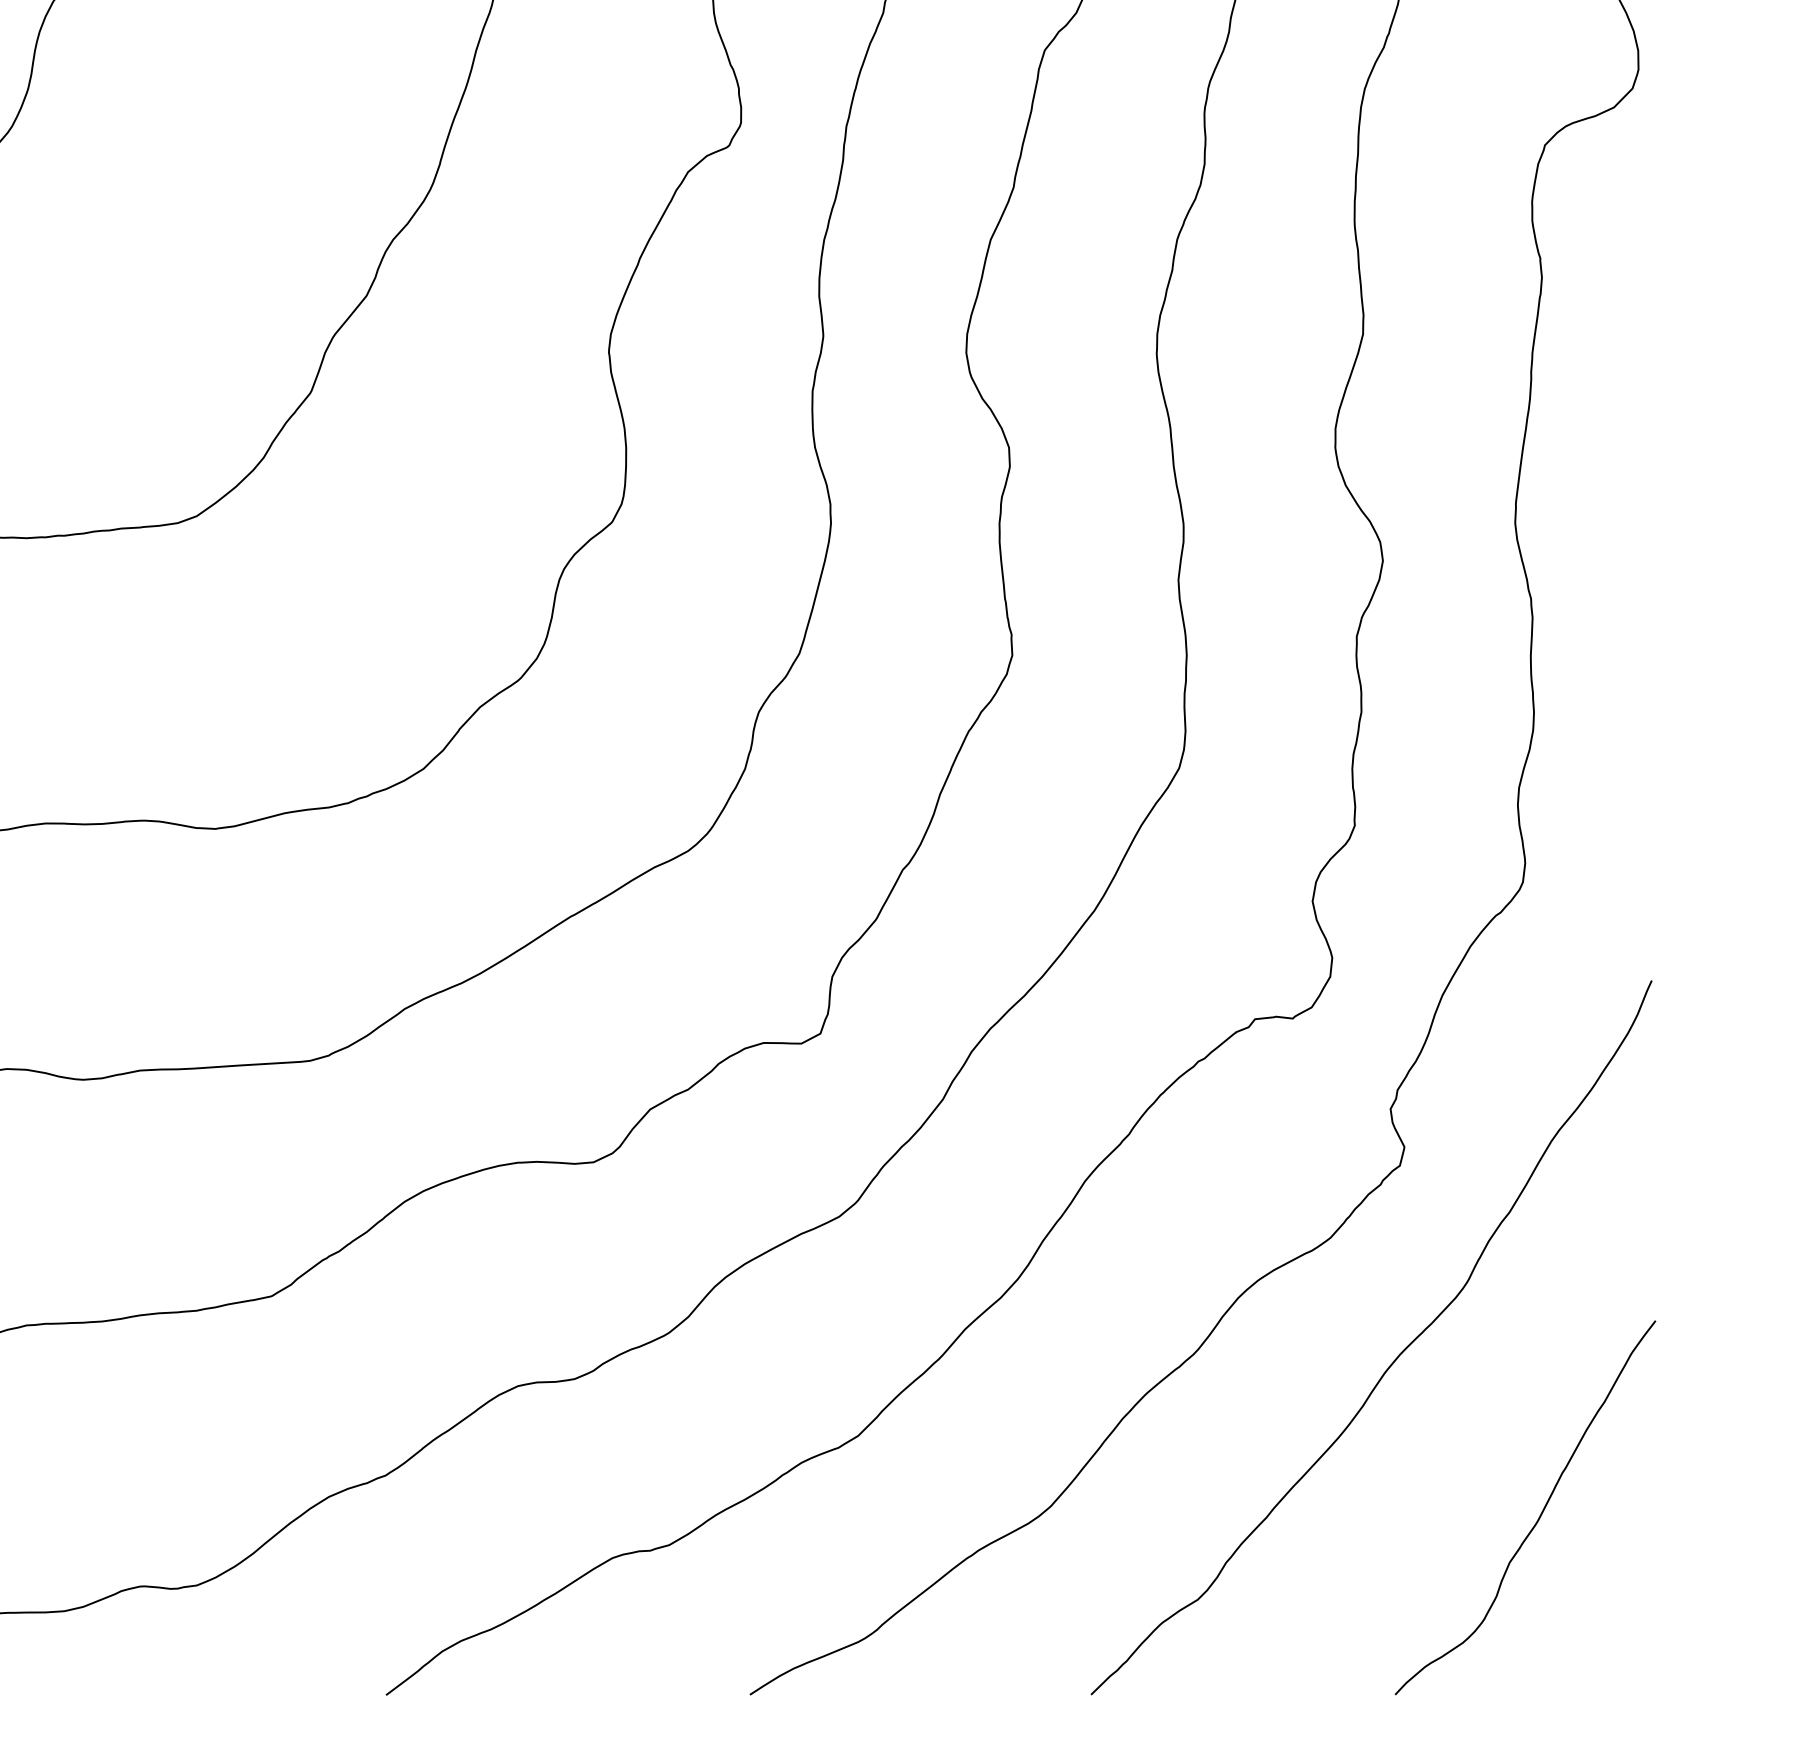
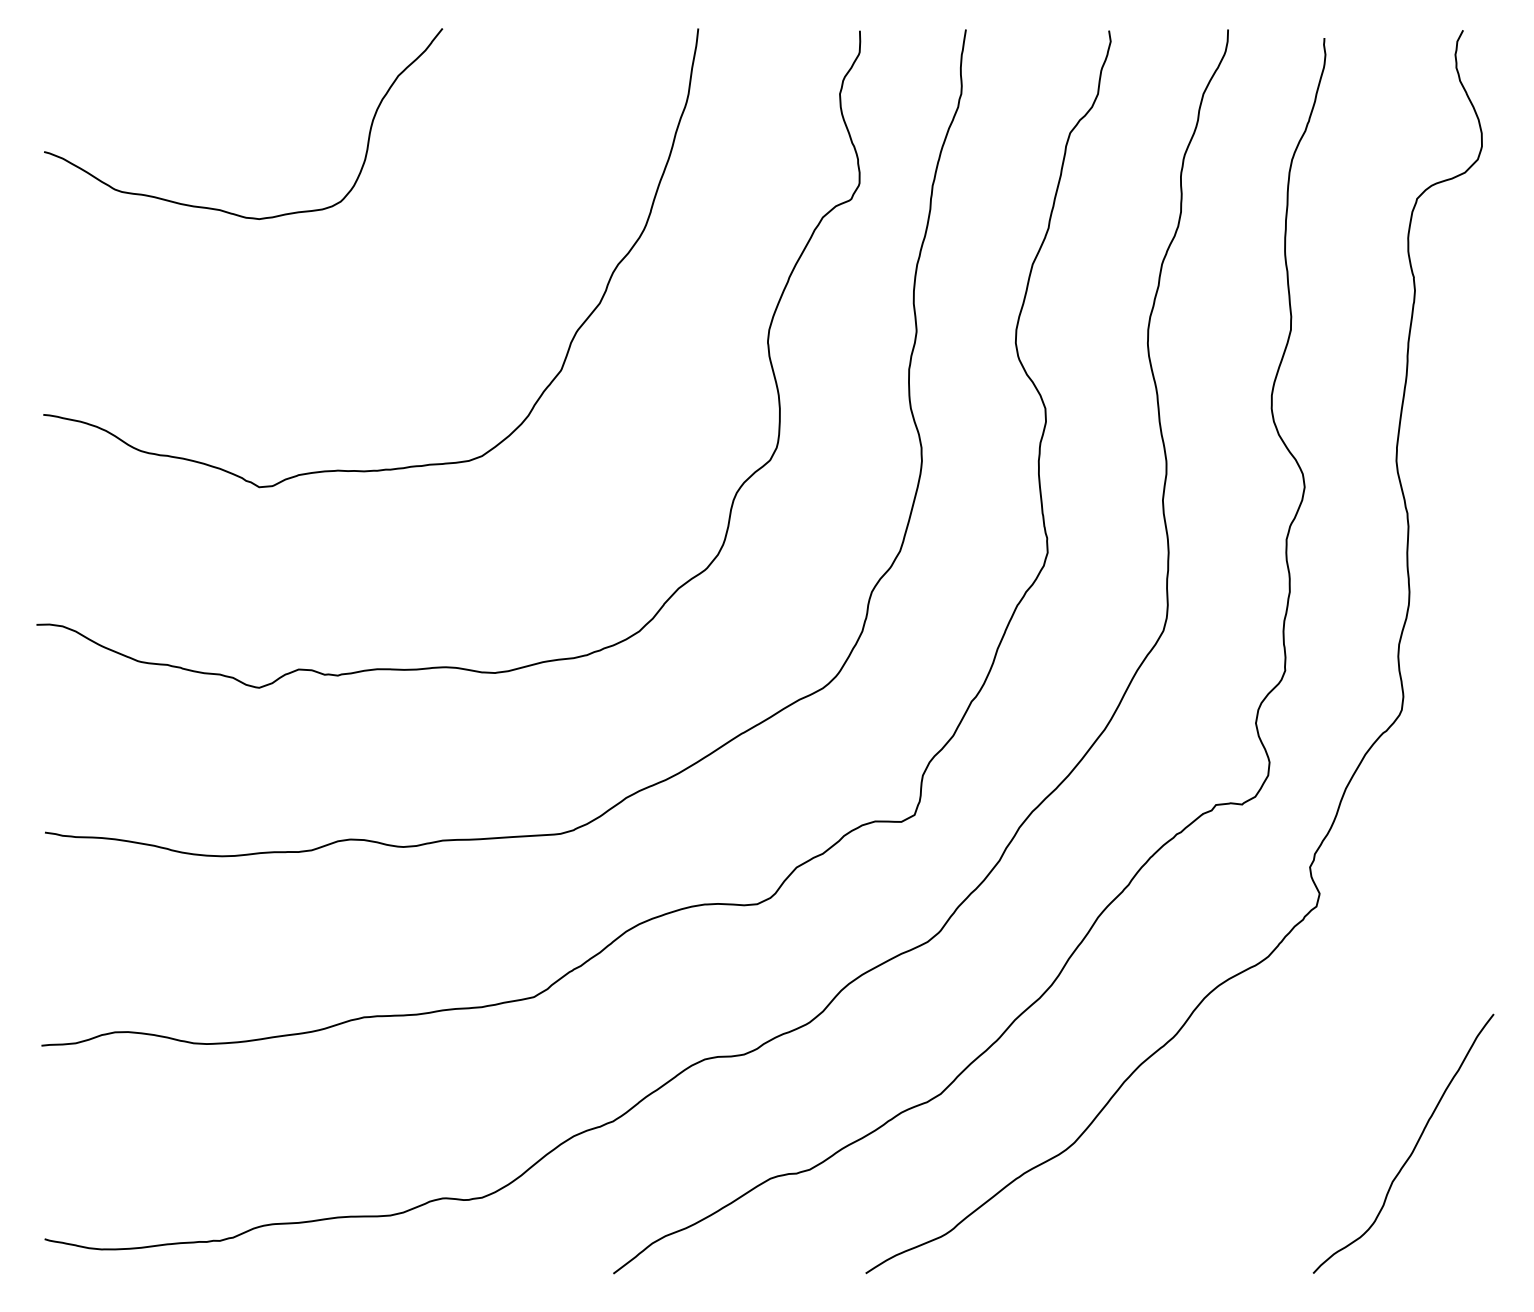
curve: (1394, 1358) -> (1312, 1040), removed

